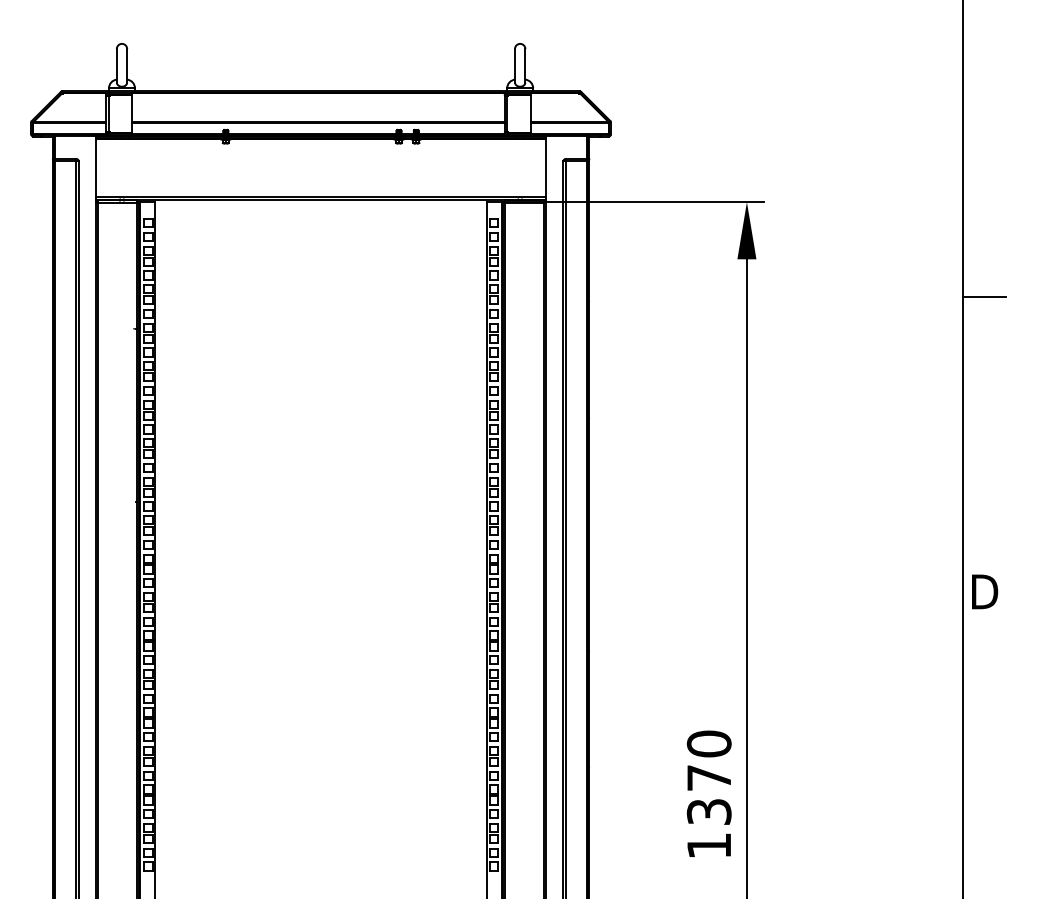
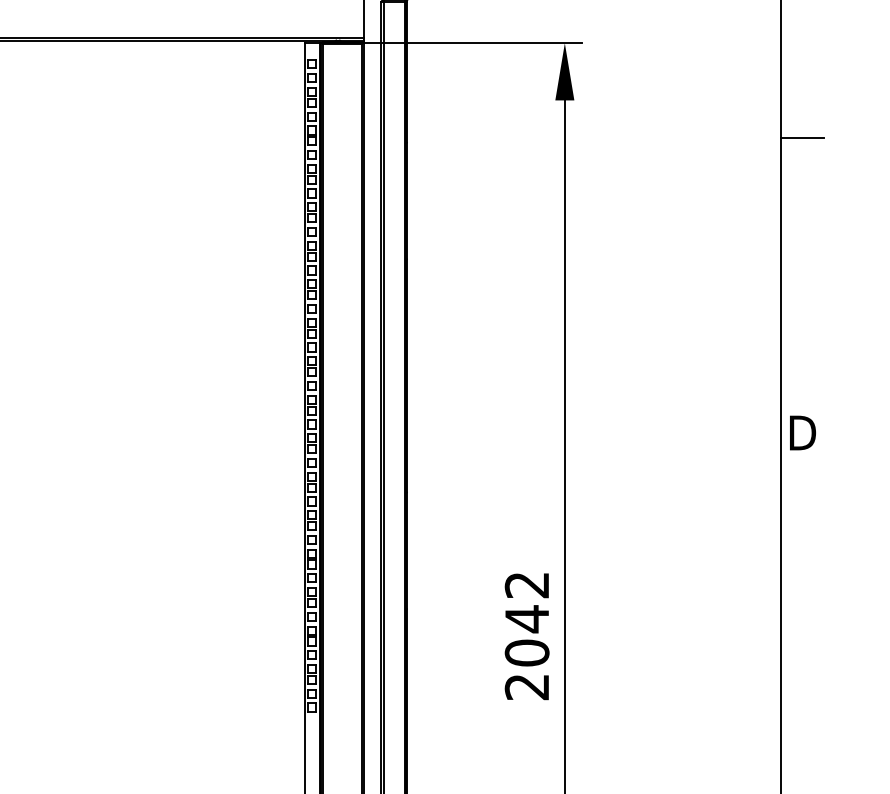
text: (708, 794) -> (526, 635), 1370 -> 2042

